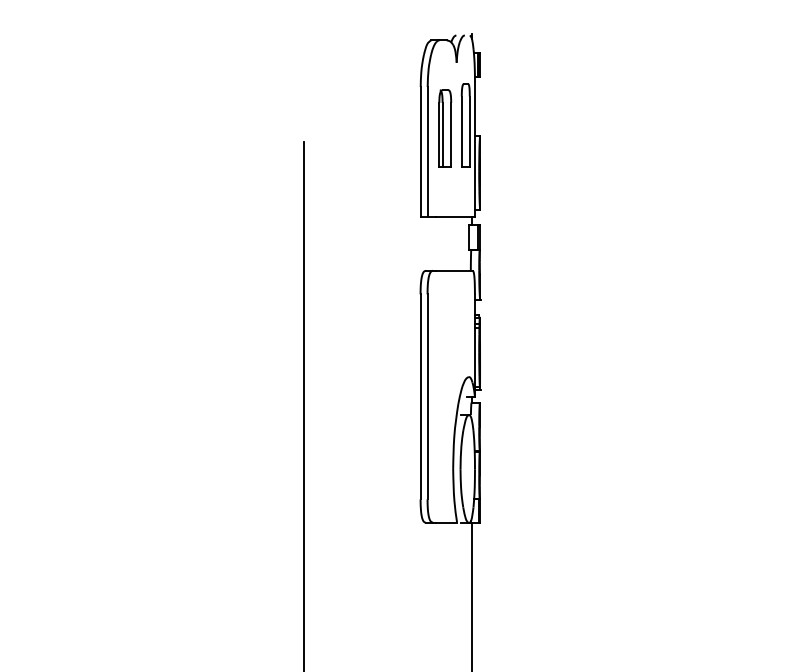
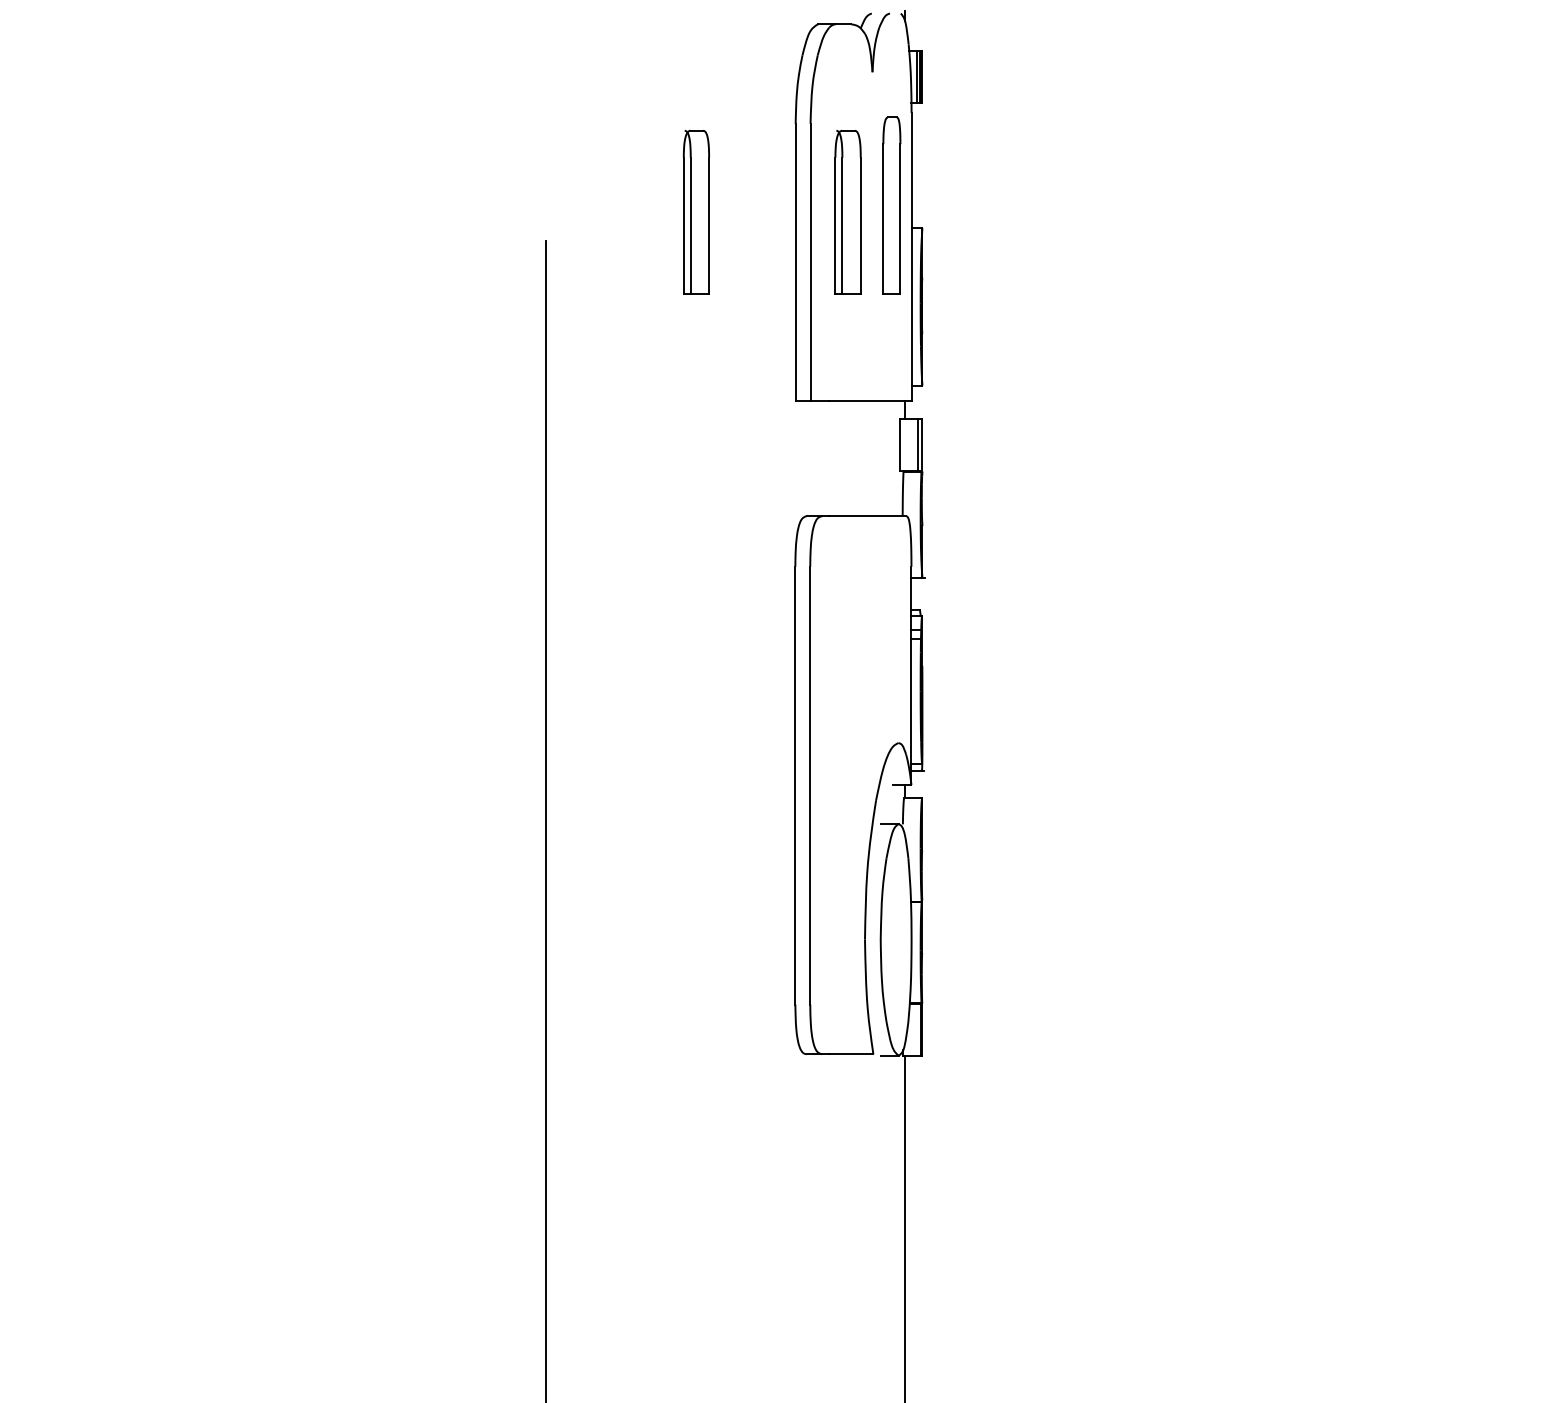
part: (374, 128) -> (696, 212), added

